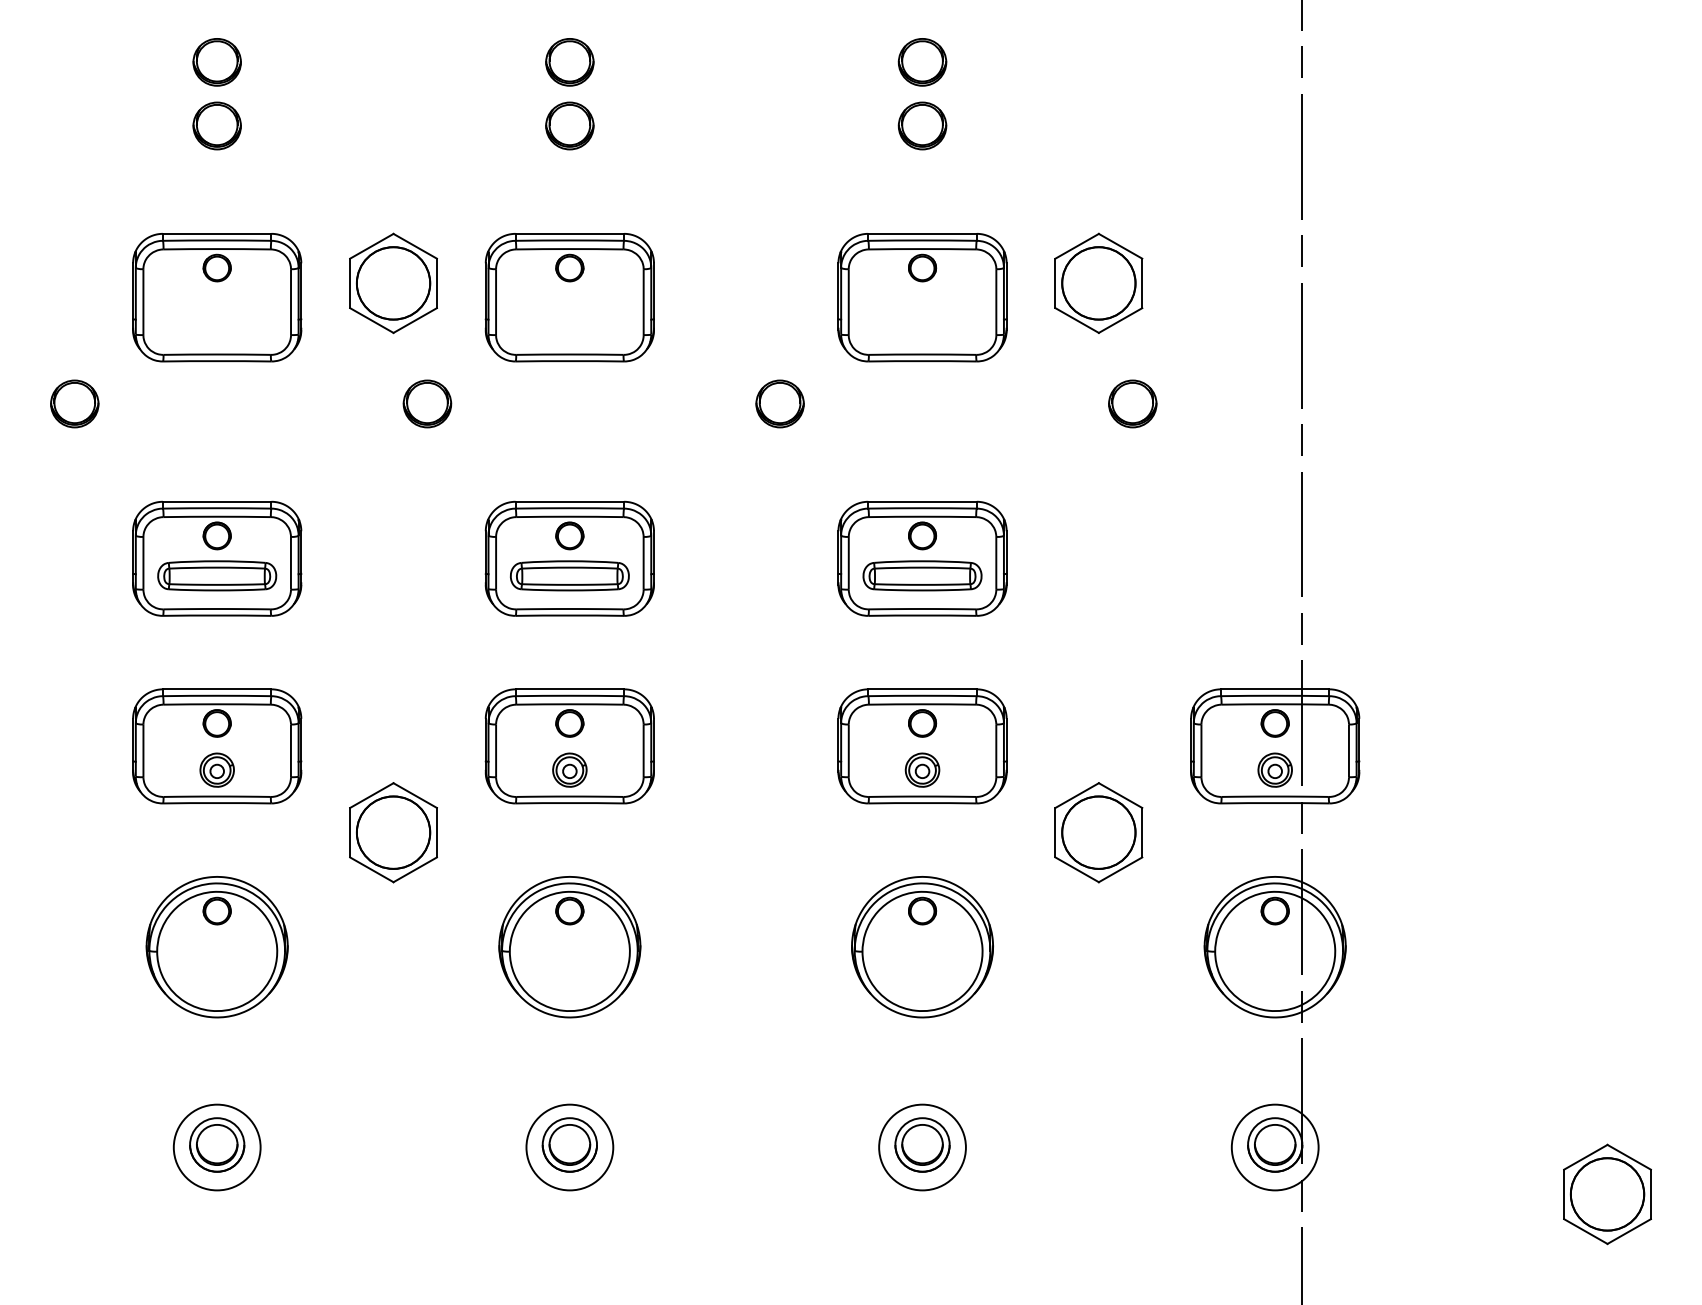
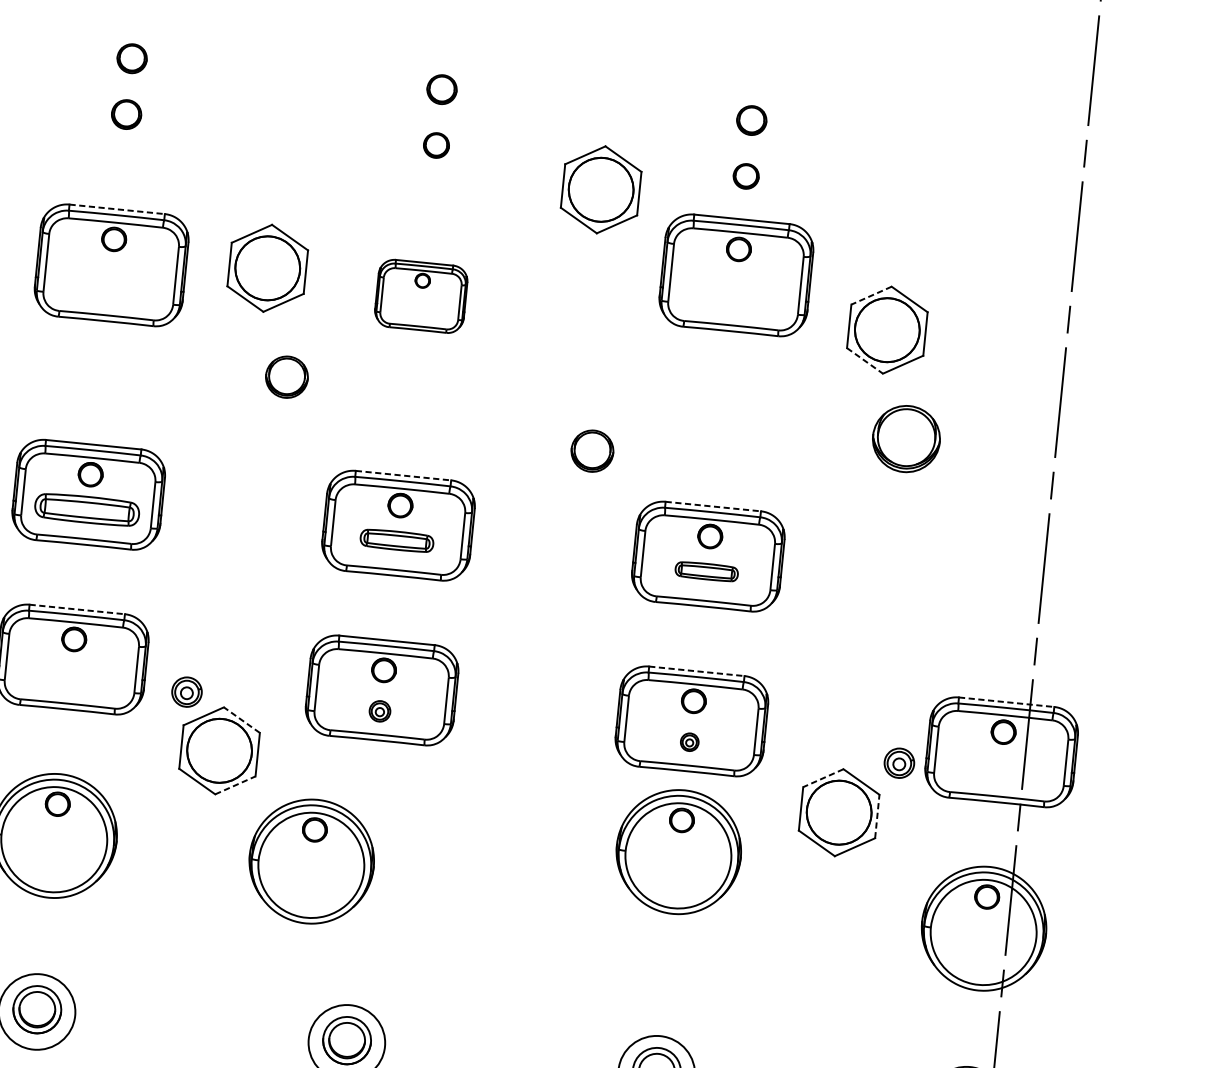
part: (216, 62) -> (131, 58), size x0.7
part: (569, 62) -> (441, 89), size x0.7
part: (922, 62) -> (751, 120), size x0.7
part: (216, 125) -> (126, 114), size x0.7
part: (569, 125) -> (436, 145), size x0.6
part: (922, 125) -> (746, 176), size x0.6
part: (760, 157) -> (601, 189), added
line: (217, 233) -> (117, 209), solid -> dashed
line: (1077, 246) -> (871, 295), solid -> dashed
part: (569, 297) -> (421, 296), size x0.6
part: (922, 297) -> (736, 275), moved
line: (1077, 320) -> (865, 360), solid -> dashed
part: (779, 403) -> (591, 450), moved
part: (1132, 403) -> (906, 438), size x1.6
line: (570, 501) -> (404, 475), solid -> dashed
line: (923, 501) -> (714, 506), solid -> dashed
part: (569, 575) -> (396, 540), size x0.7
part: (922, 575) -> (706, 571), size x0.6
line: (217, 689) -> (77, 609), solid -> dashed
line: (923, 689) -> (697, 671), solid -> dashed
line: (1275, 689) -> (1006, 702), solid -> dashed
part: (216, 769) -> (186, 691), moved
part: (569, 769) -> (379, 710), size x0.7
part: (922, 769) -> (689, 741), size x0.6
part: (1274, 769) -> (898, 762), moved
line: (415, 795) -> (242, 720), solid -> dashed
line: (1077, 795) -> (823, 778), solid -> dashed
line: (1142, 832) -> (877, 816), solid -> dashed
line: (415, 869) -> (235, 785), solid -> dashed
part: (569, 947) -> (311, 861), moved
part: (922, 947) -> (678, 852), moved

